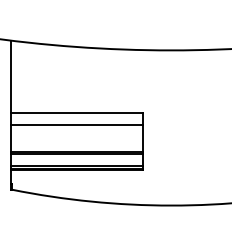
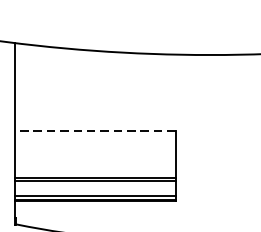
line: (76, 112) -> (94, 130), solid -> dashed
line: (76, 125) -> (94, 146), removed

